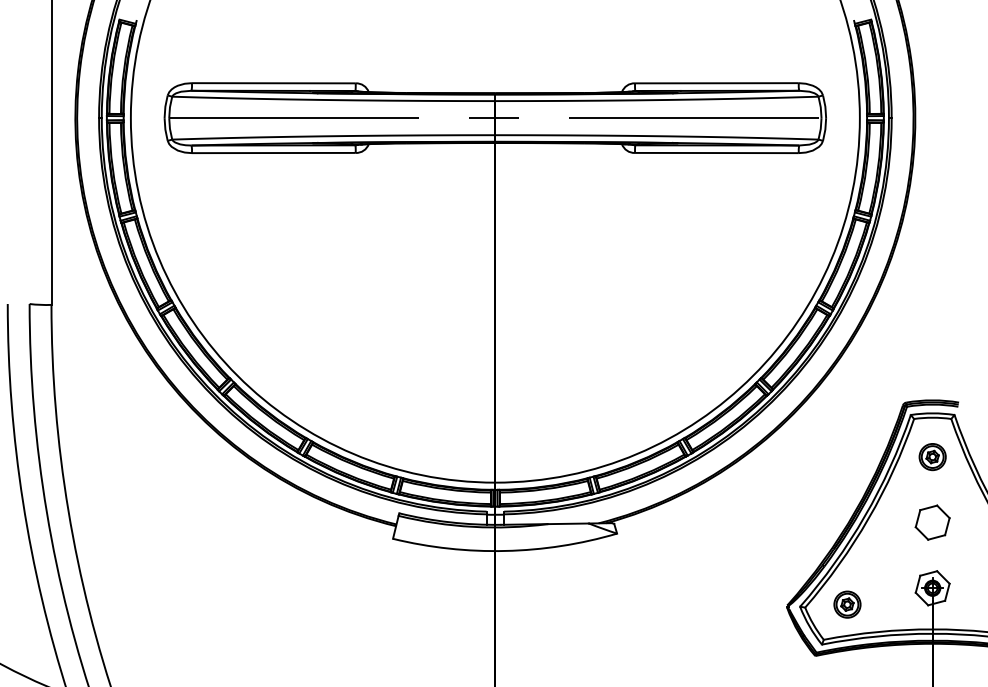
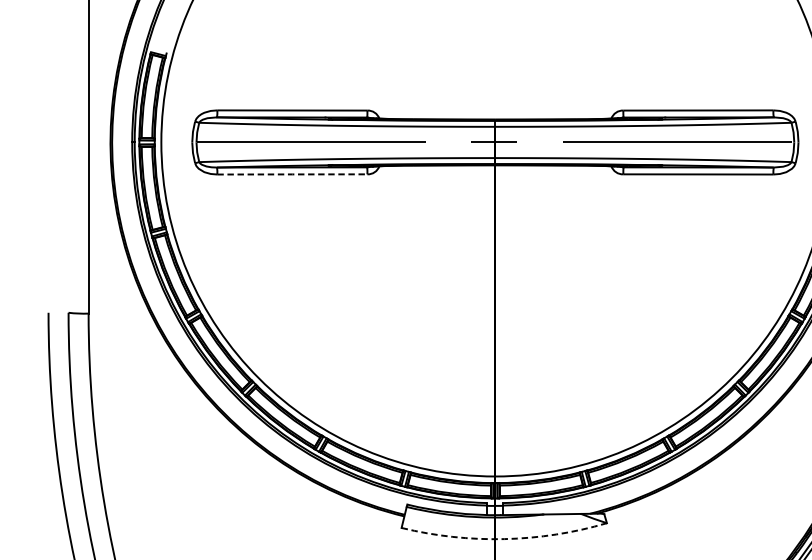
line: (273, 153) -> (292, 174), solid -> dashed
arc: (505, 550) -> (504, 538), solid -> dashed

